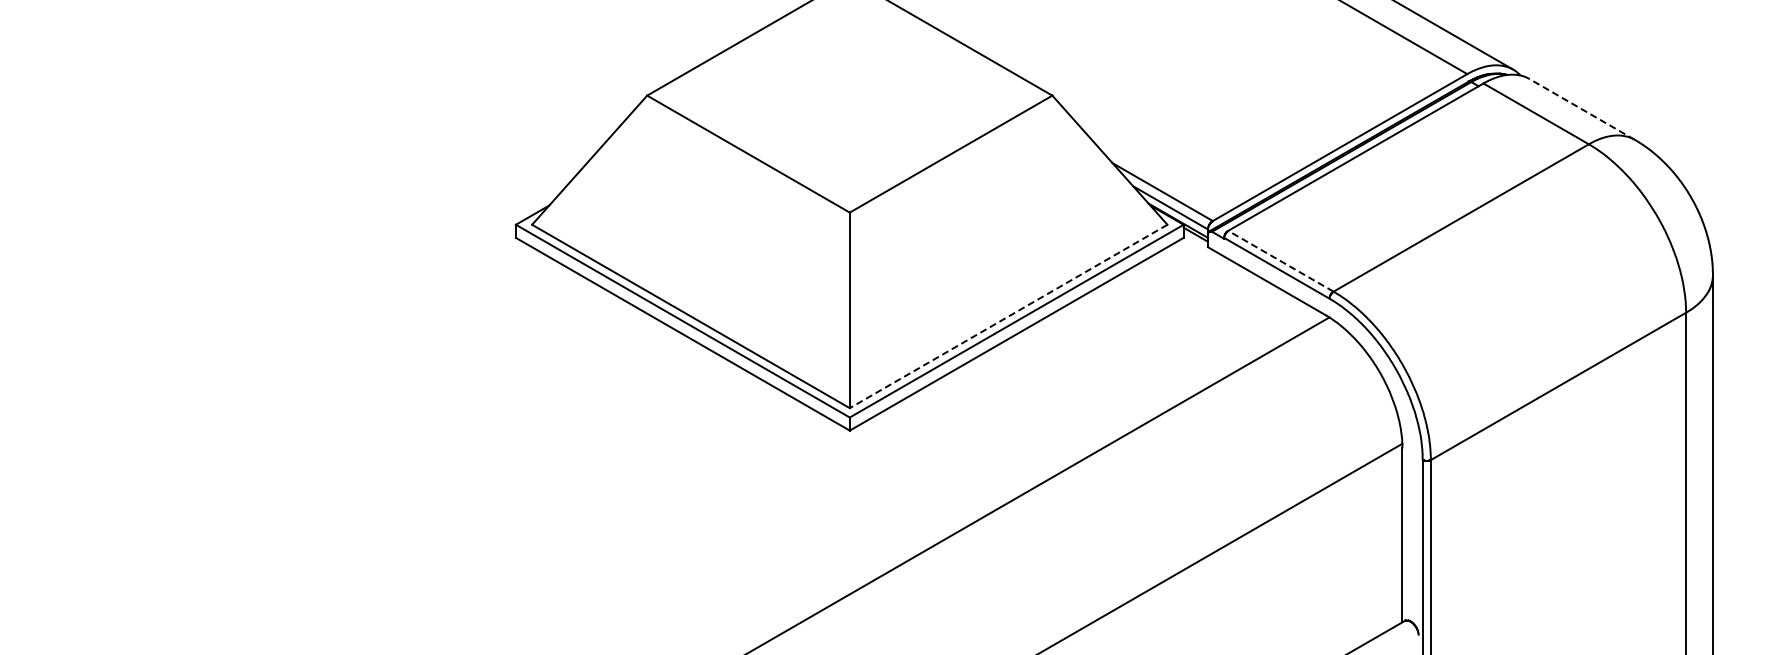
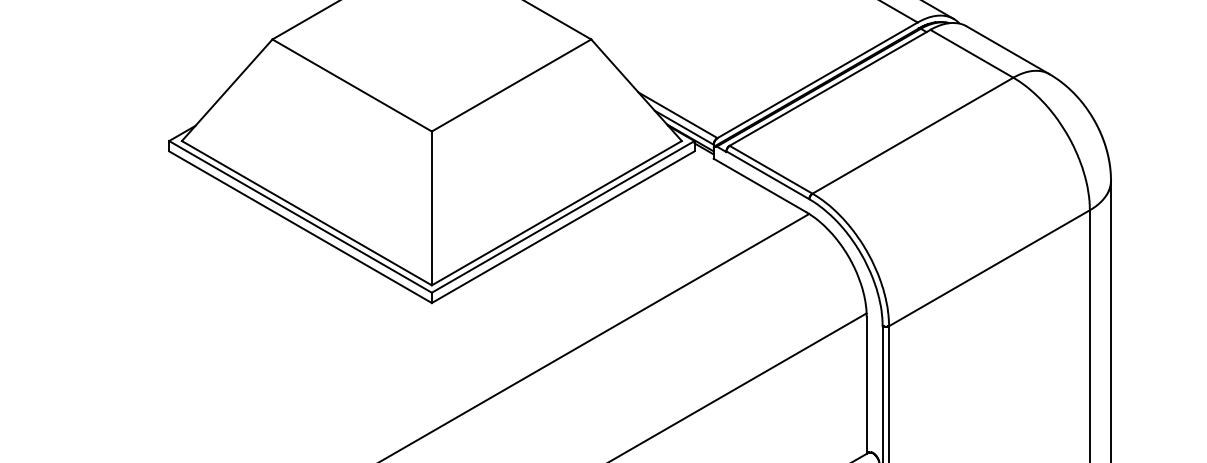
line: (1582, 109) -> (1008, 50), dashed -> solid
line: (1280, 261) -> (770, 169), dashed -> solid
line: (1008, 316) -> (556, 213), dashed -> solid

